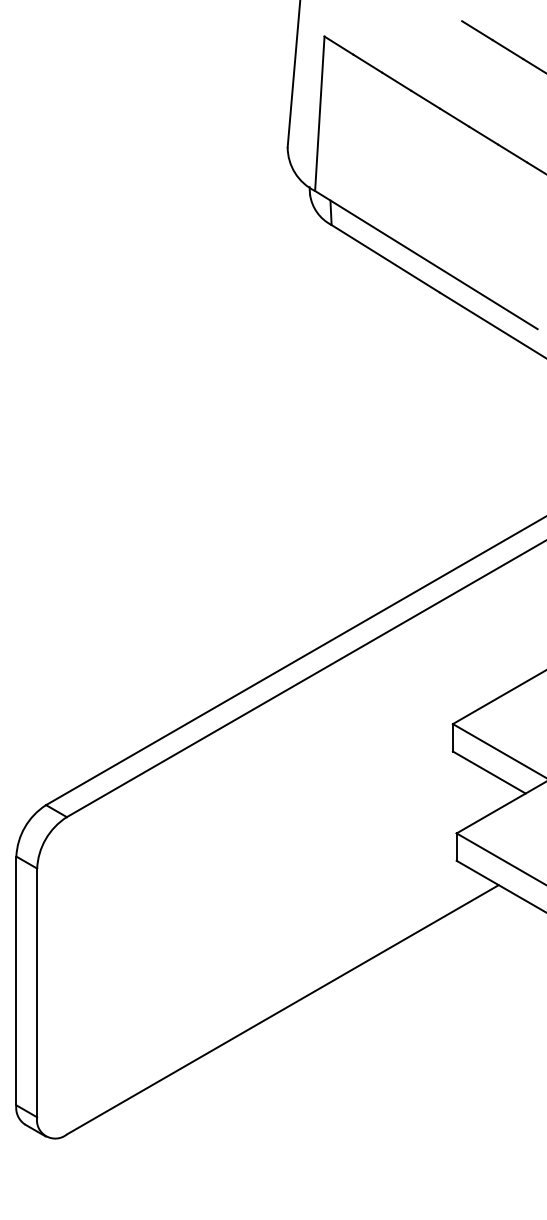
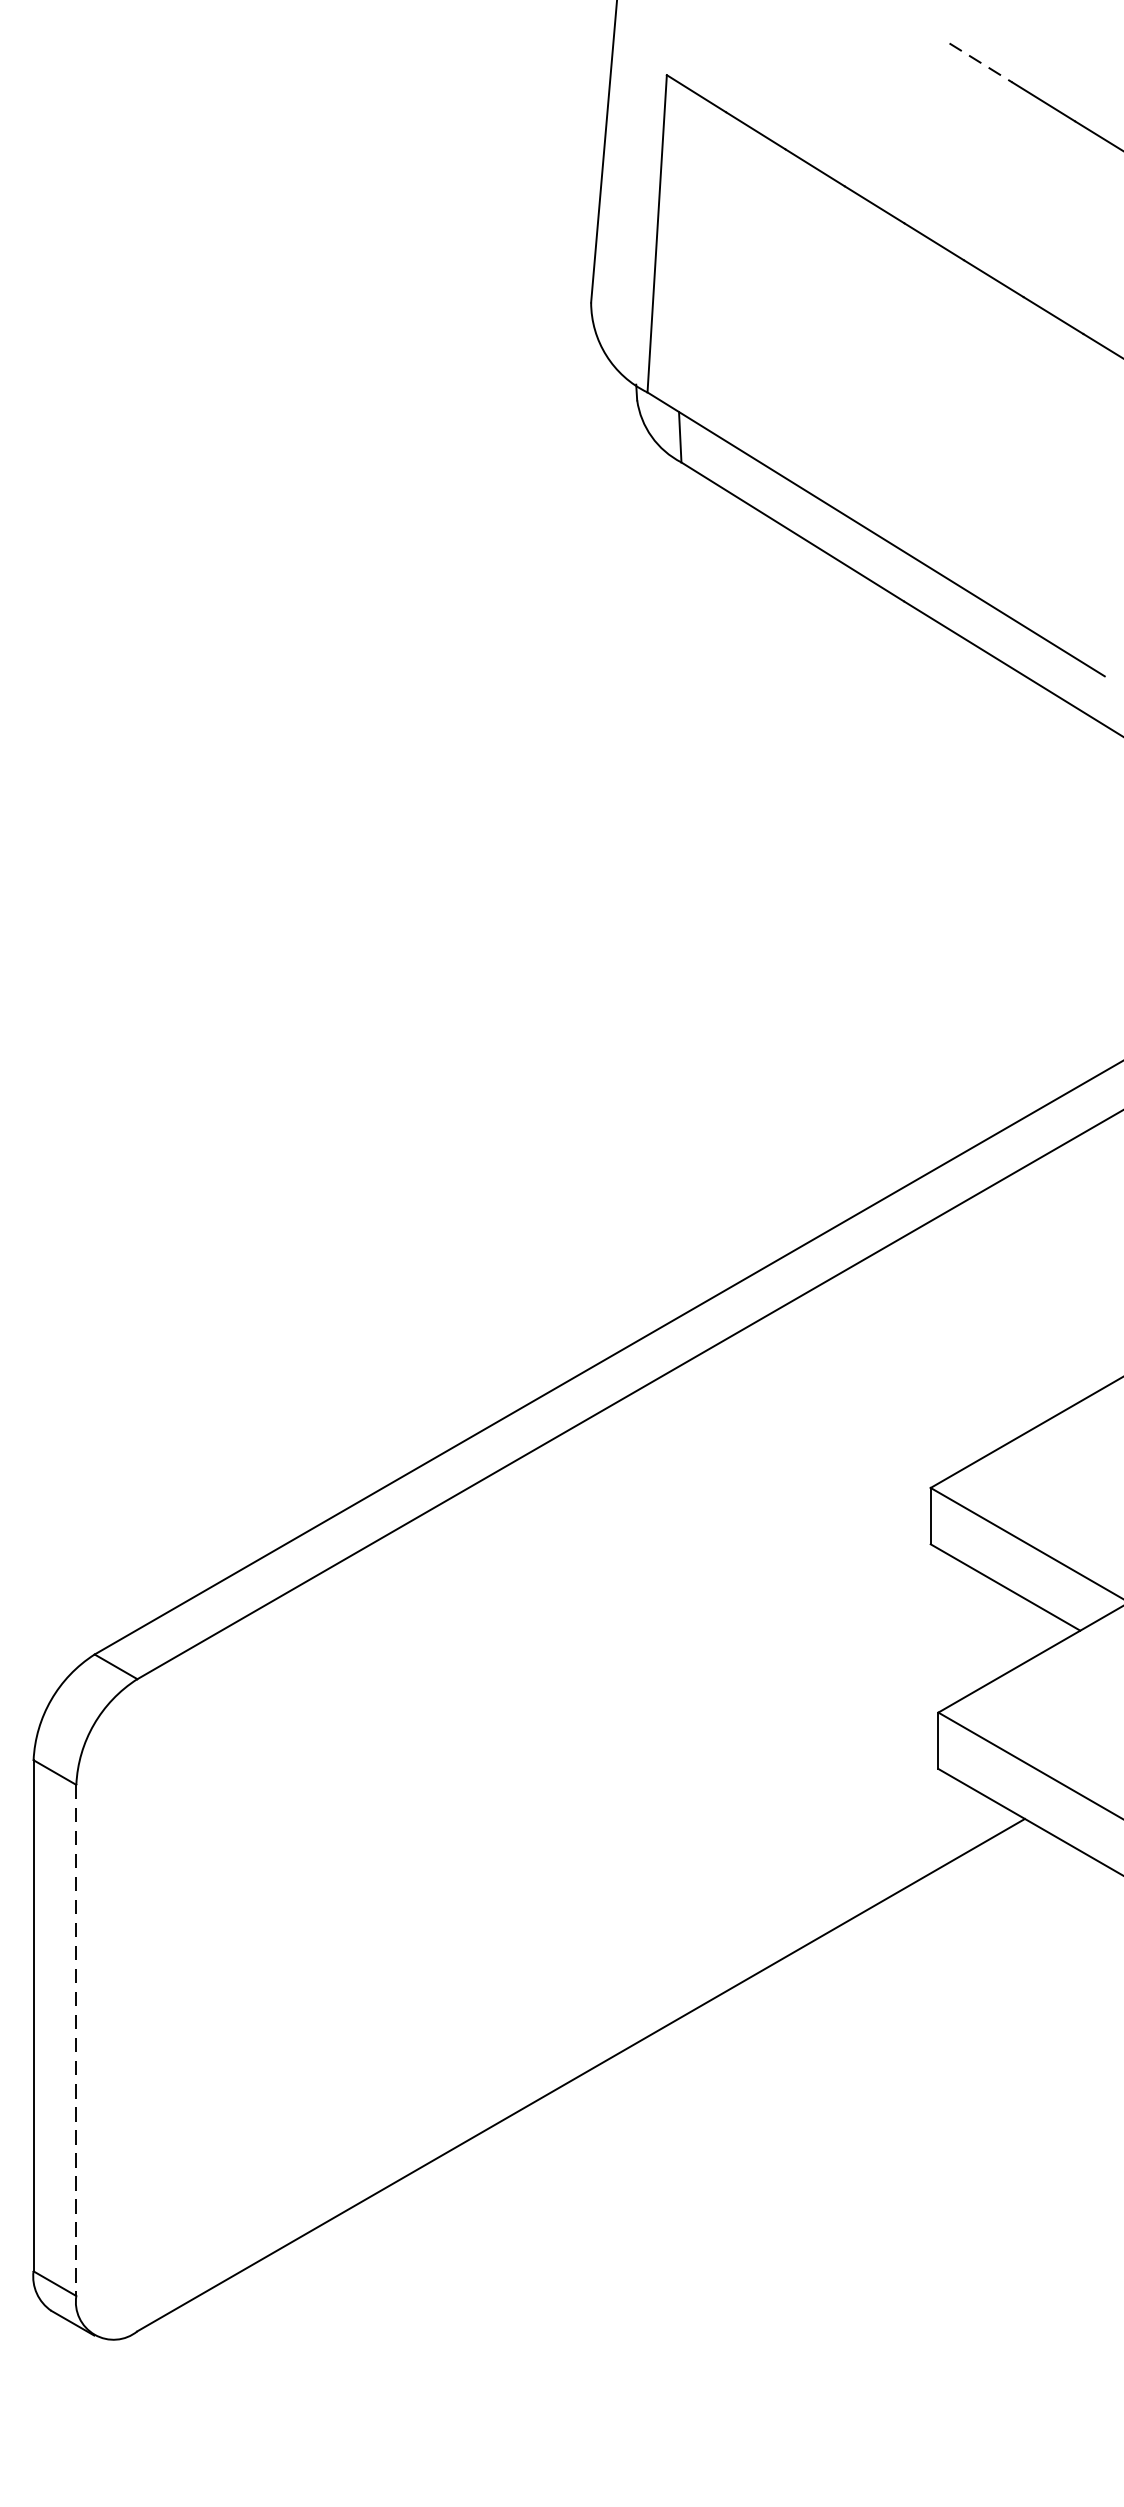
line: (477, 30) -> (981, 62), solid -> dashed
line: (37, 993) -> (77, 2041), solid -> dashed

